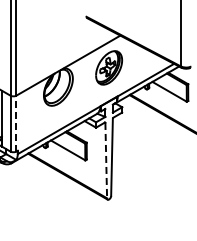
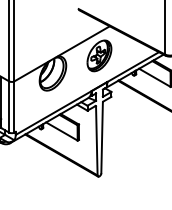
line: (16, 123) -> (14, 106), dashed -> solid
line: (106, 160) -> (97, 140), dashed -> solid

